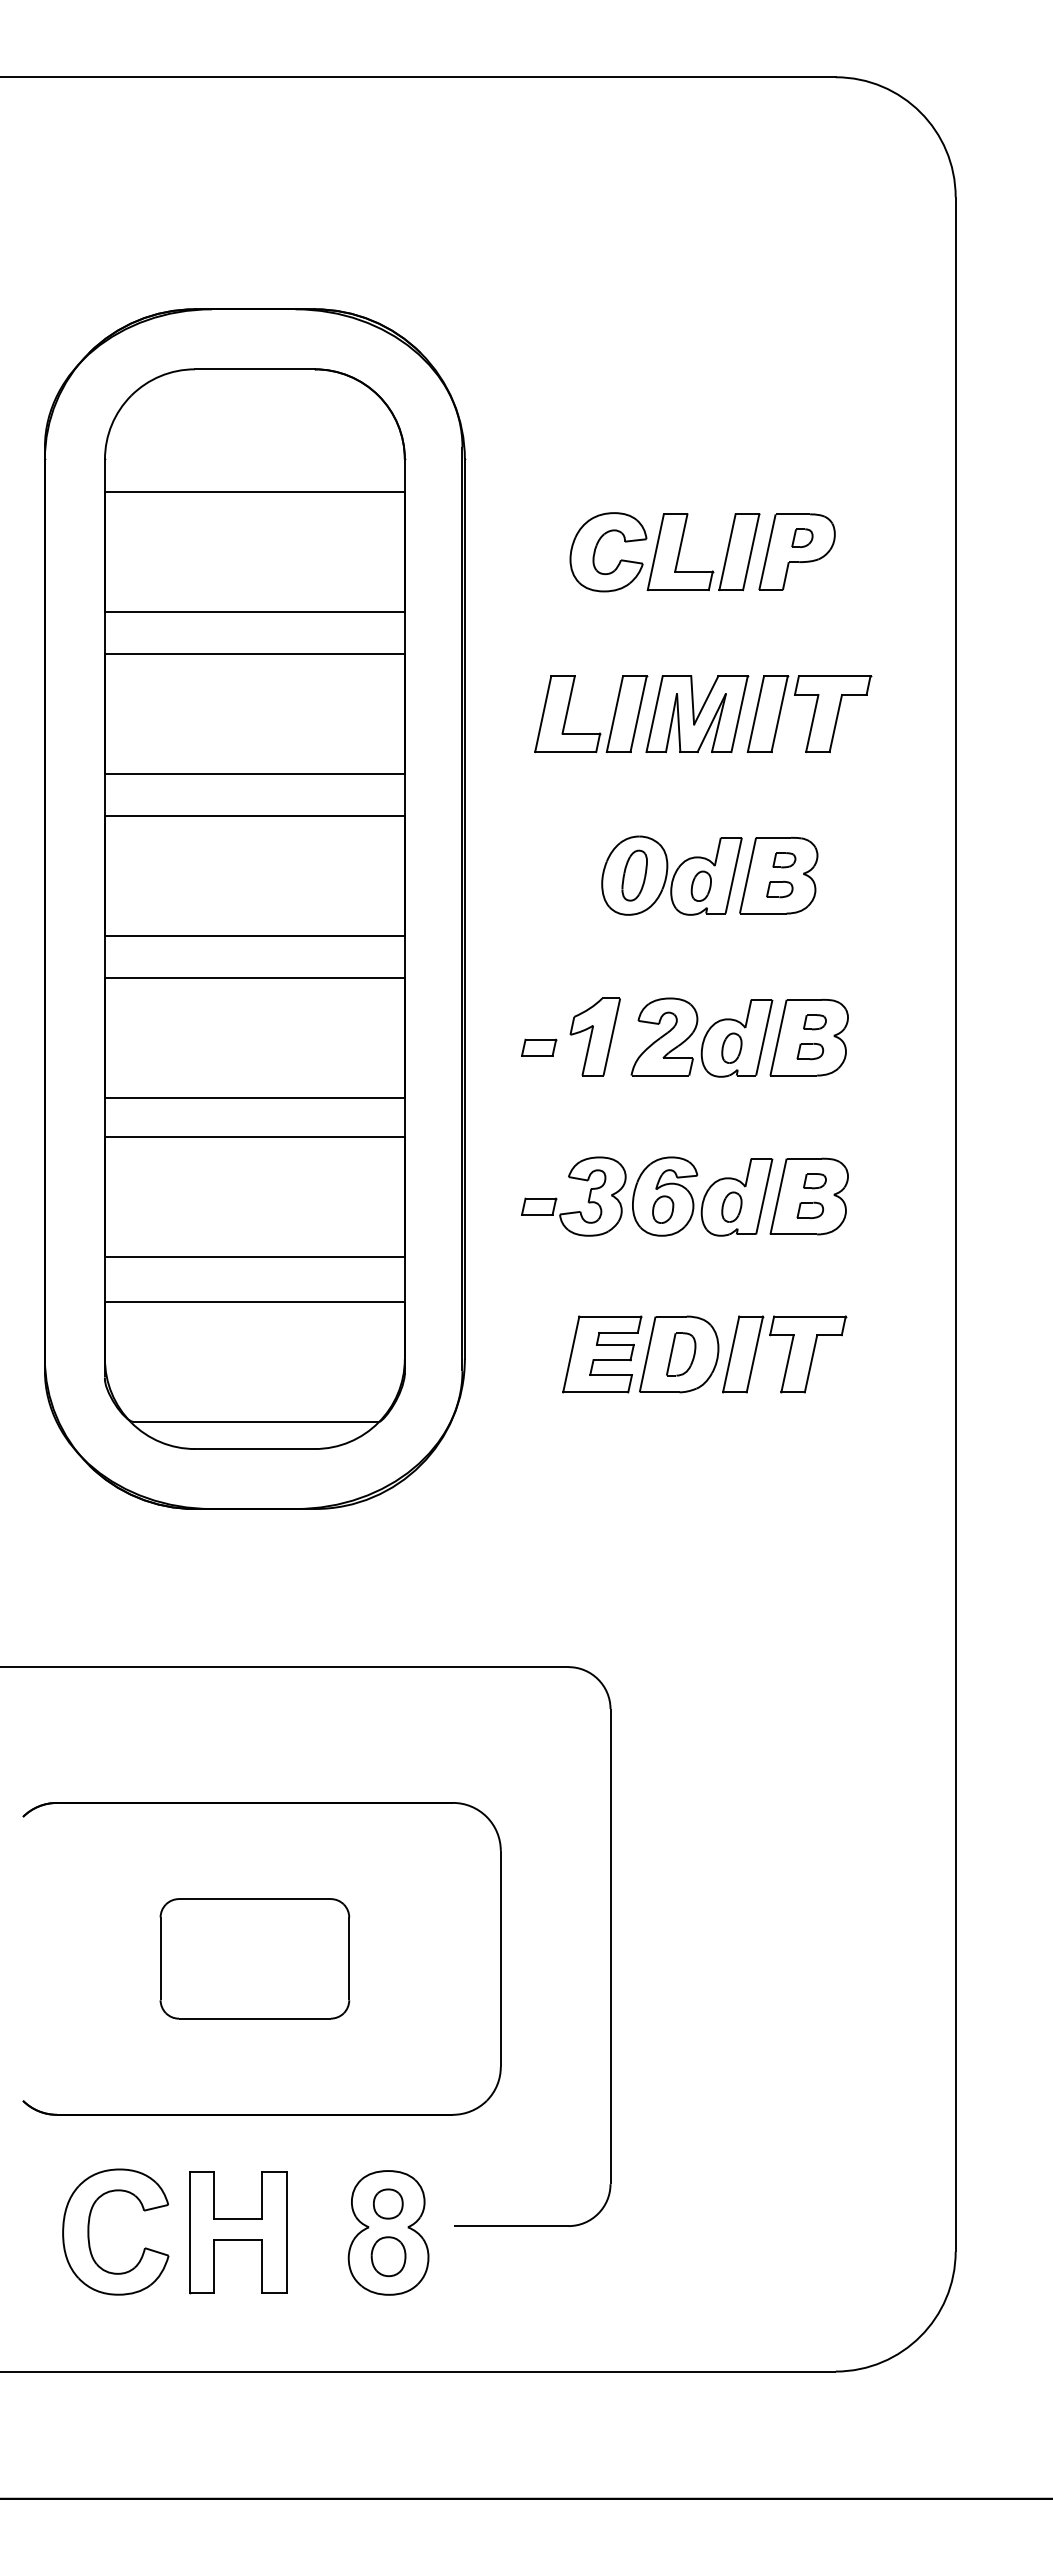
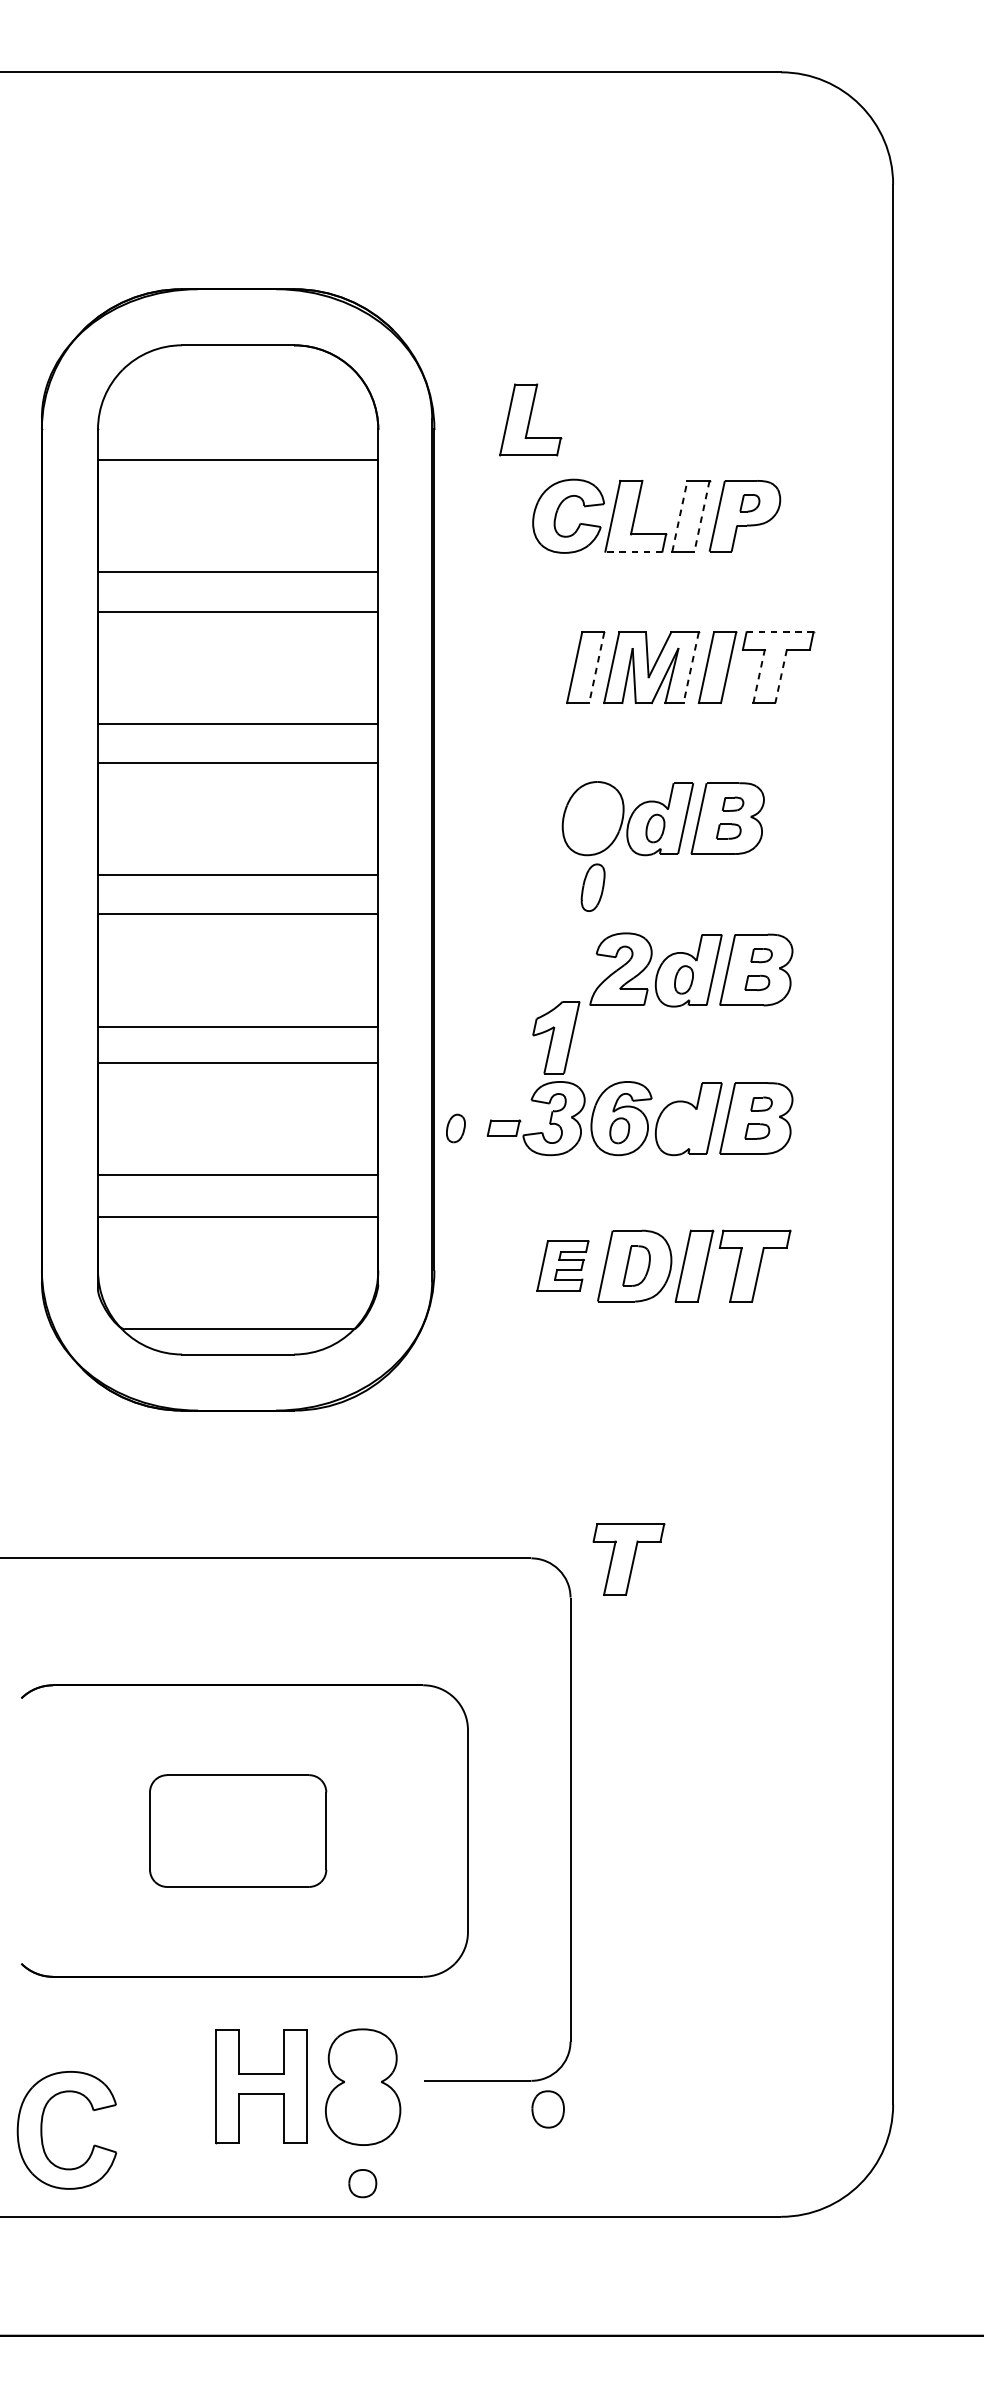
line: (727, 552) -> (679, 516), solid -> dashed
line: (751, 552) -> (702, 516), solid -> dashed
line: (678, 590) -> (634, 552), solid -> dashed
line: (834, 676) -> (779, 632), solid -> dashed
part: (567, 713) -> (530, 419), moved
line: (638, 714) -> (596, 667), solid -> dashed
line: (739, 714) -> (691, 667), solid -> dashed
line: (812, 723) -> (759, 676), solid -> dashed
line: (835, 724) -> (780, 677), solid -> dashed
part: (634, 875) -> (592, 887), moved
part: (594, 1036) -> (555, 1037), moved
part: (539, 1047) -> (504, 979), removed
part: (731, 1206) -> (455, 1127), moved
part: (602, 1354) -> (563, 1266), size x0.7
part: (673, 1668) -> (629, 1559), added
part: (388, 2203) -> (363, 2183), moved
part: (89, 2231) -> (42, 2129), moved
part: (238, 2232) -> (262, 2086), moved
part: (388, 2256) -> (548, 2109), moved

